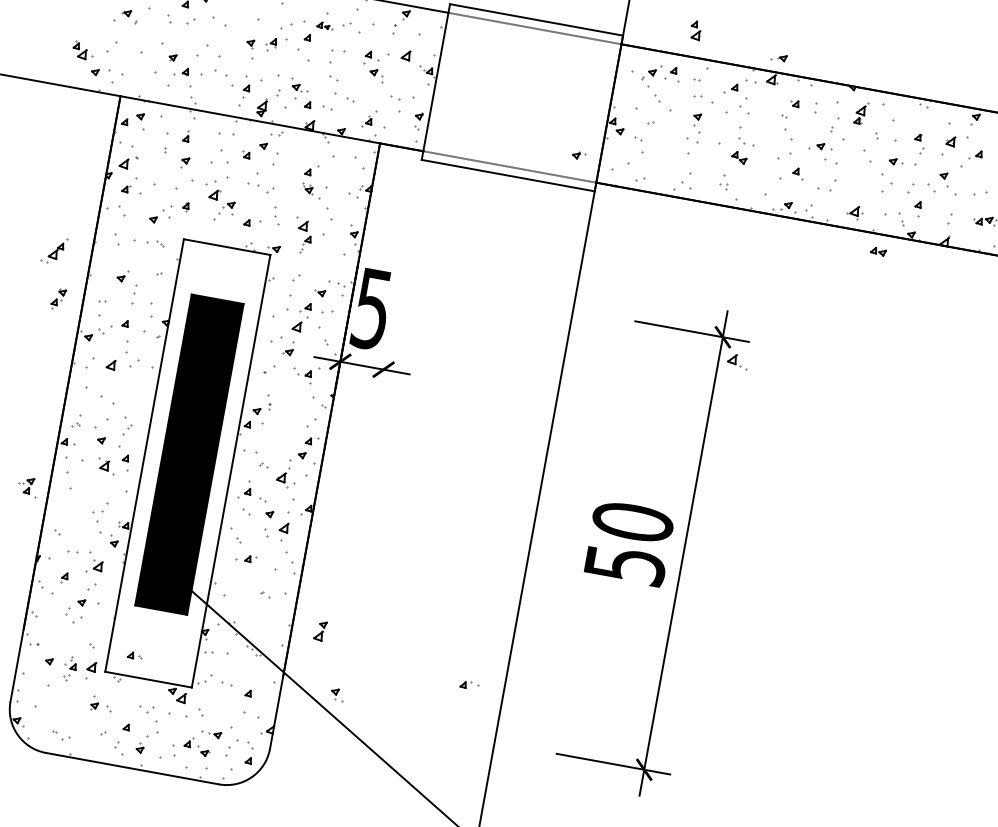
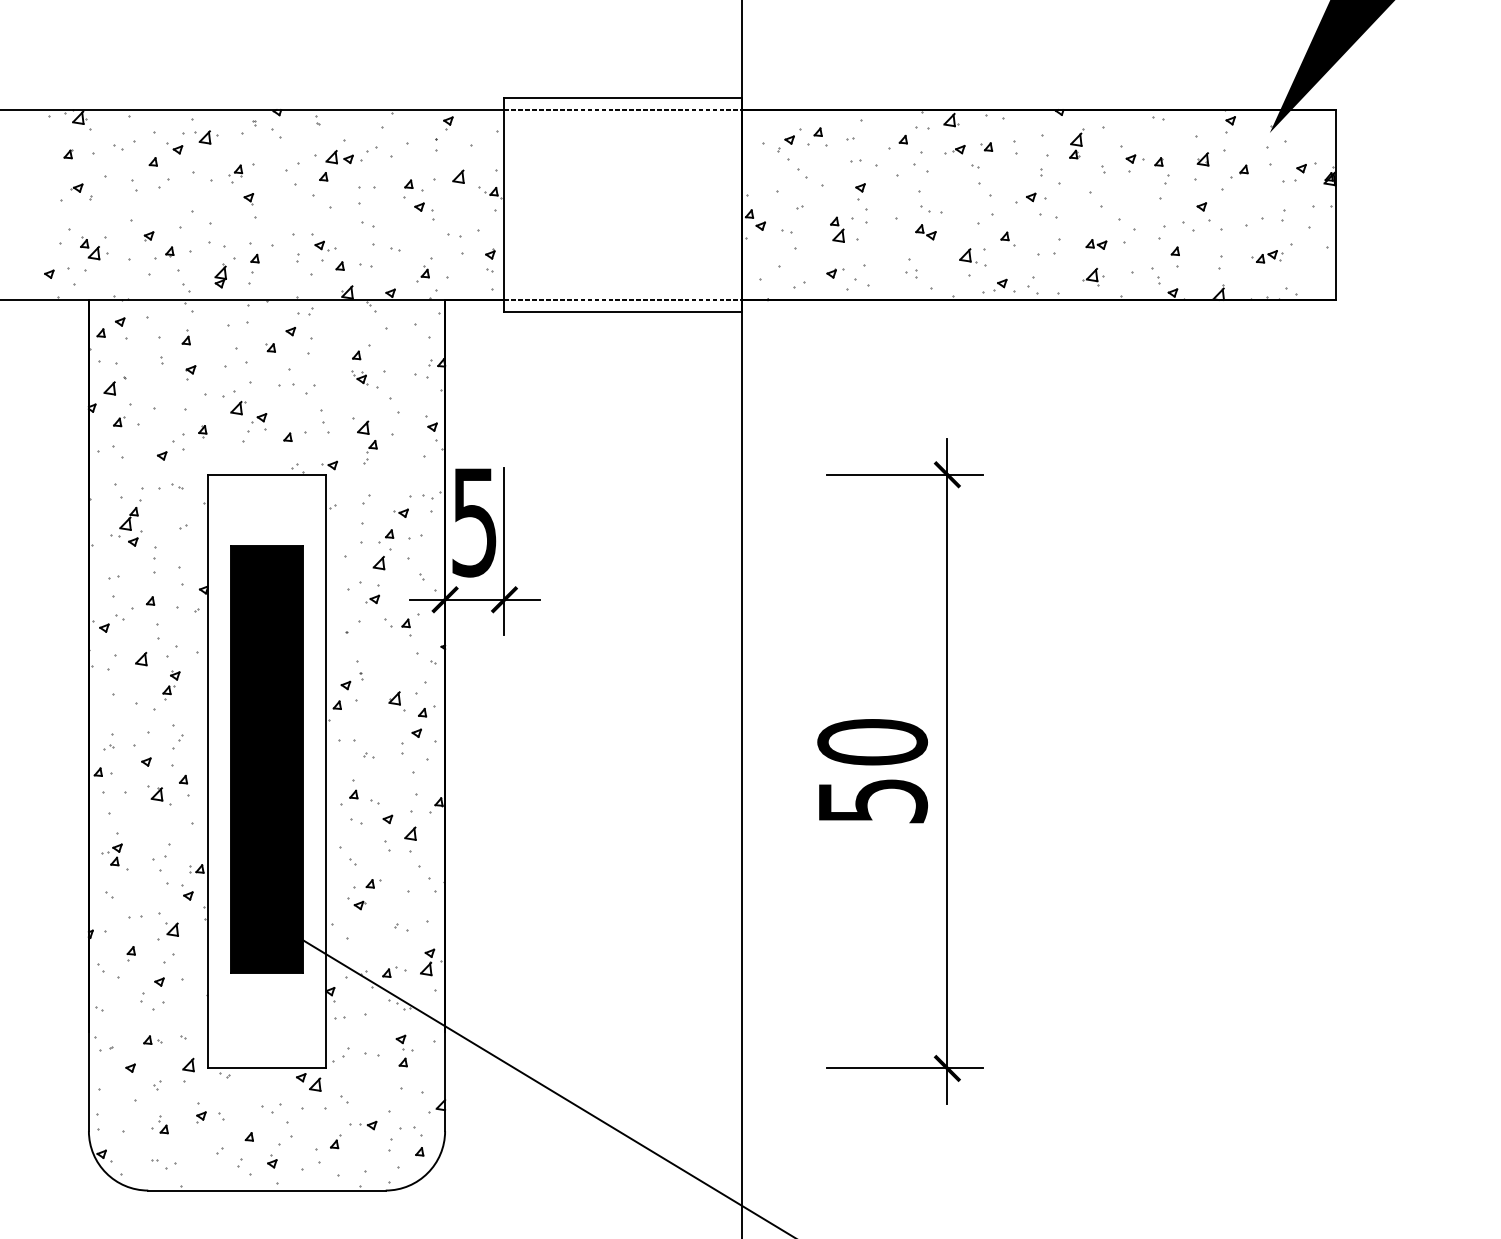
part: (325, 25) -> (343, 156), size x1.67
part: (695, 30) -> (837, 229), moved
part: (271, 44) -> (235, 173), moved
part: (83, 50) -> (94, 248), moved
part: (779, 57) -> (954, 149), moved
part: (261, 107) -> (220, 275), moved
part: (579, 155) -> (835, 273), moved
part: (895, 161) -> (1134, 158), moved
part: (53, 250) -> (125, 518), moved
part: (878, 251) -> (1096, 244), moved
part: (58, 299) -> (171, 685), moved
line: (390, 334) -> (504, 551), added
part: (737, 361) -> (972, 257), moved
part: (282, 479) -> (396, 701), moved
part: (27, 486) -> (114, 856), moved
part: (320, 631) -> (427, 962), moved
part: (134, 655) -> (152, 1039), moved
part: (70, 662) -> (159, 1124), moved
part: (469, 684) -> (394, 971), moved
part: (337, 694) -> (404, 1042), moved
part: (202, 751) -> (356, 903), moved

